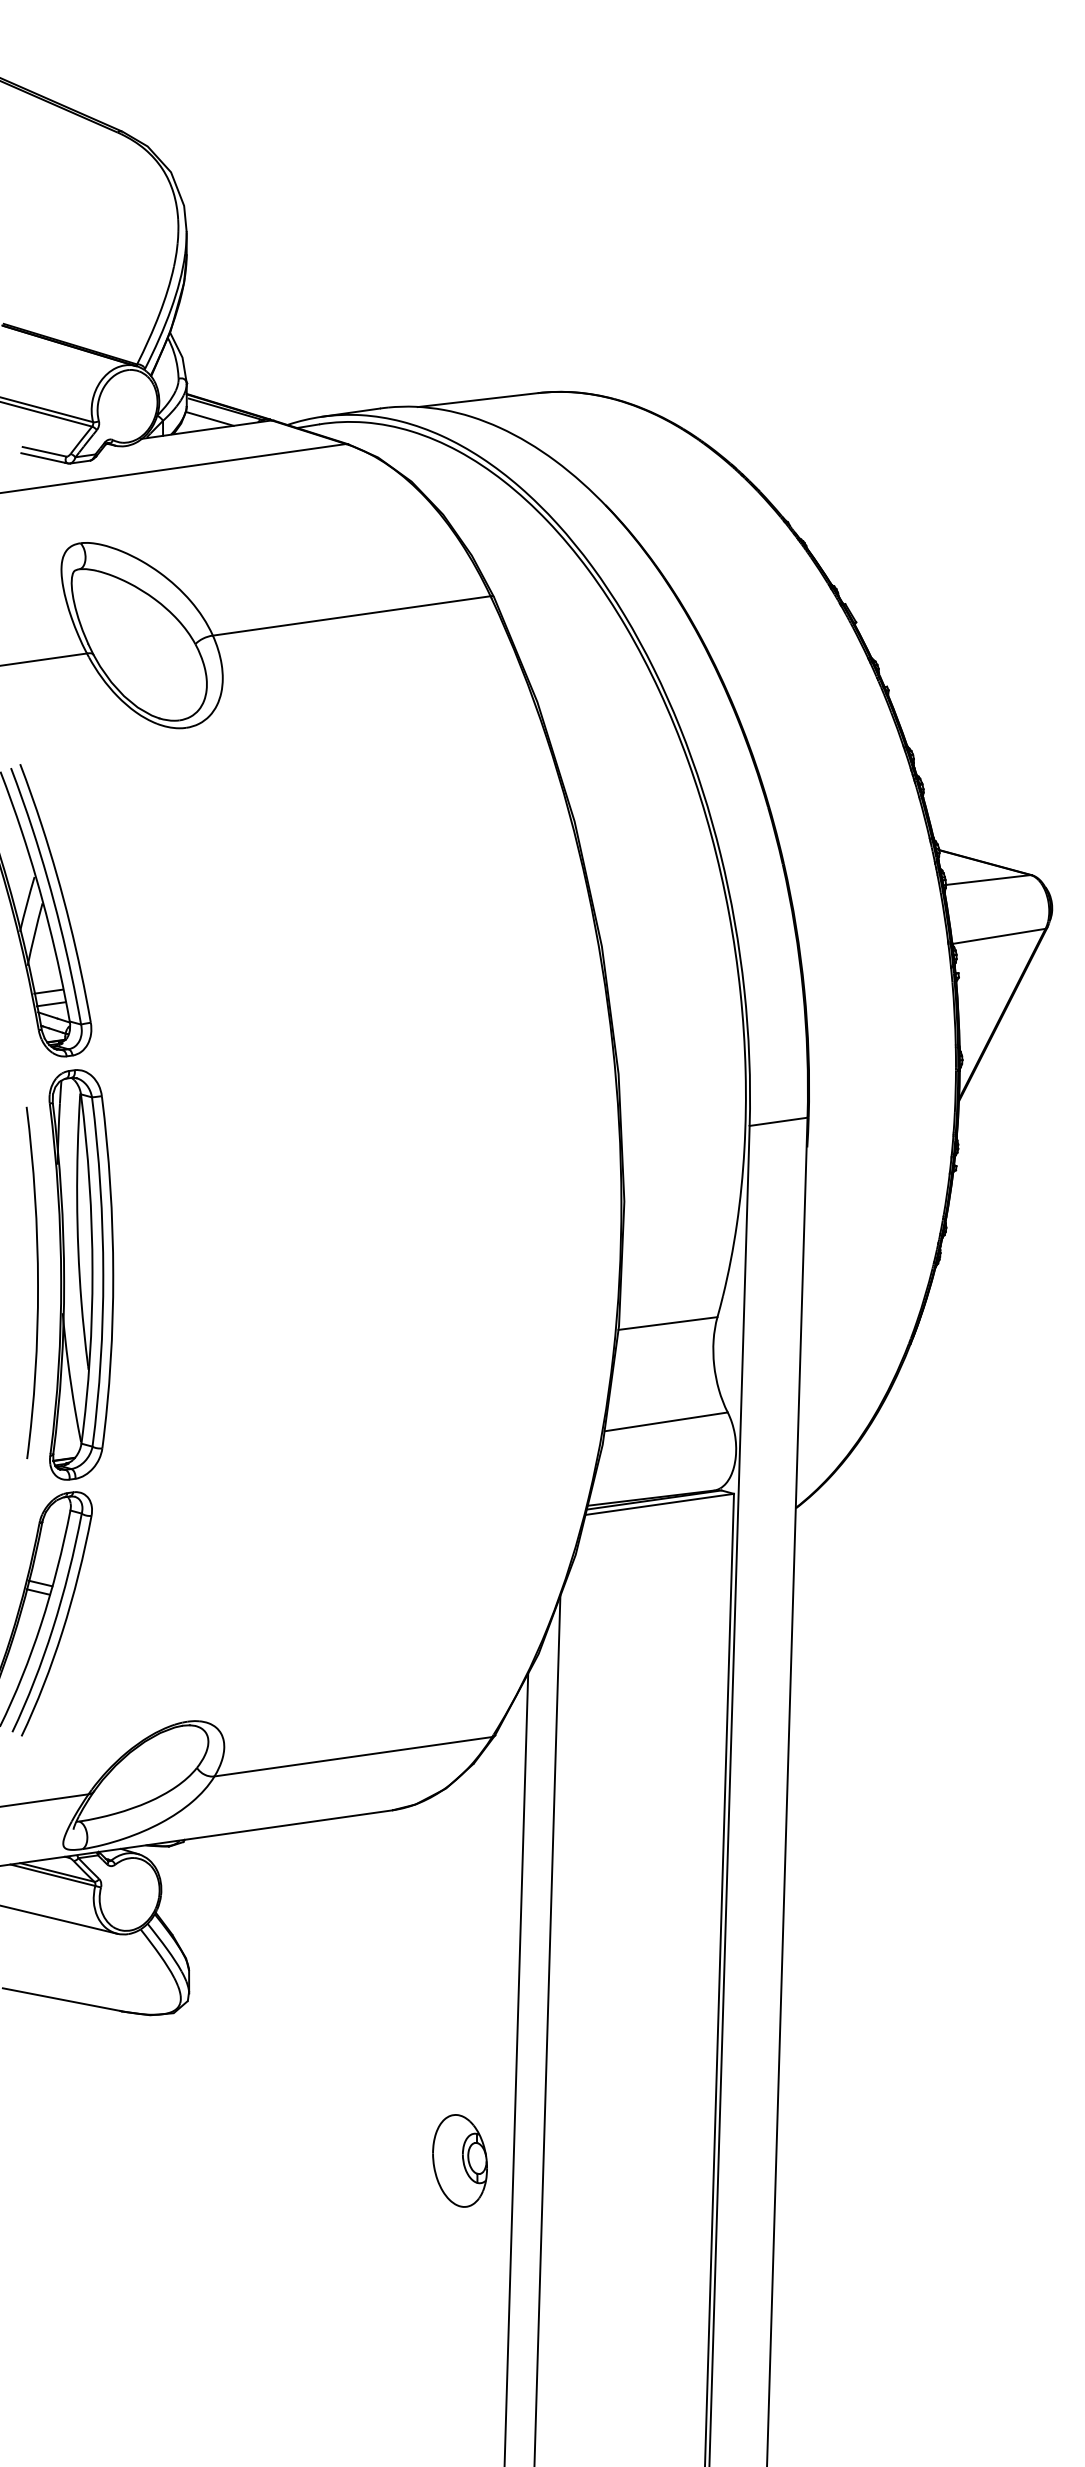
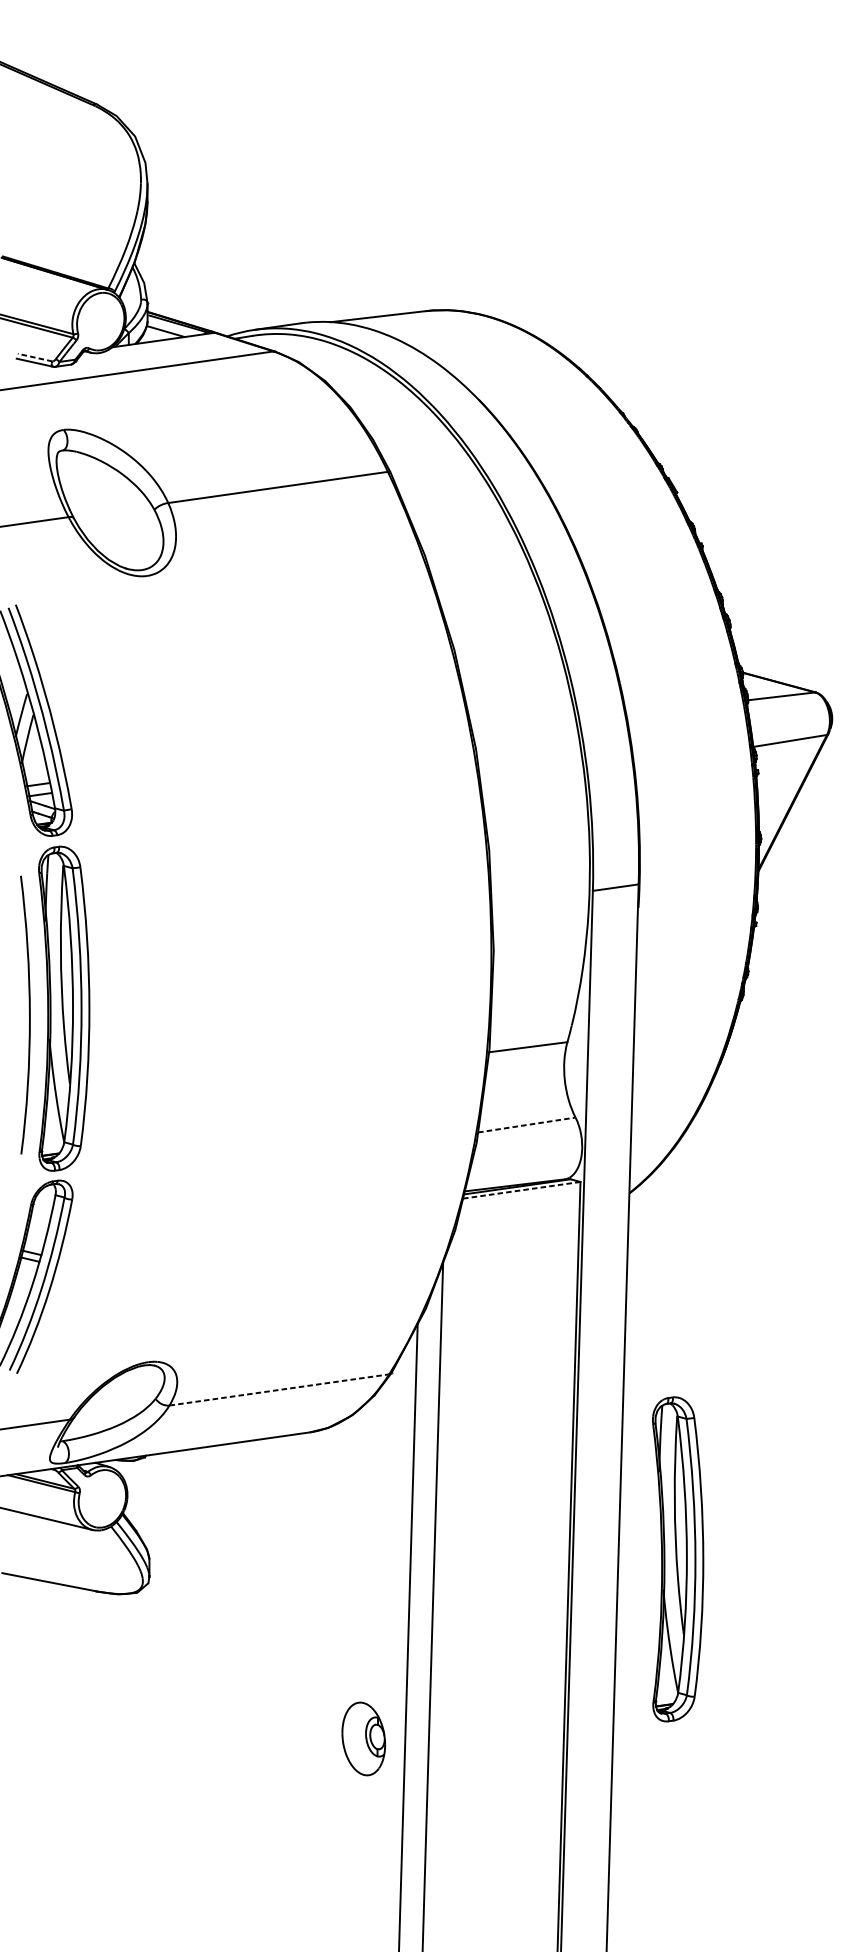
line: (44, 451) -> (35, 357), solid -> dashed
line: (666, 1421) -> (527, 1124), solid -> dashed
line: (659, 1504) -> (521, 1190), solid -> dashed
line: (353, 1756) -> (279, 1389), solid -> dashed
part: (857, 1970) -> (678, 1559), added
part: (459, 2160) -> (363, 1738), moved

